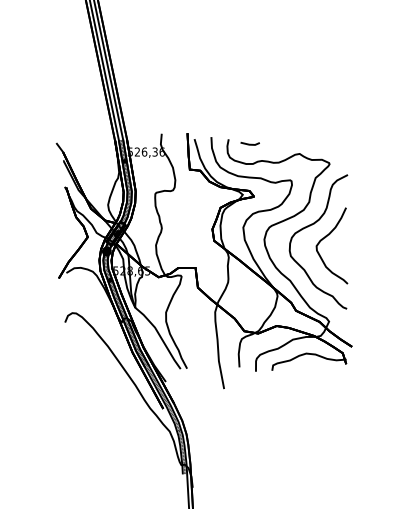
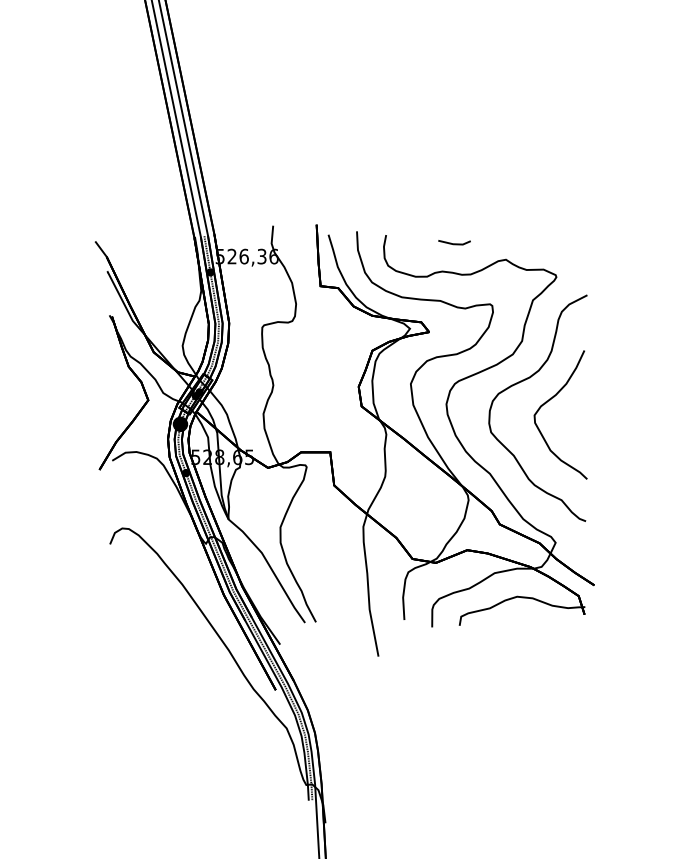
line: (249, 143) -> (453, 242), moved

